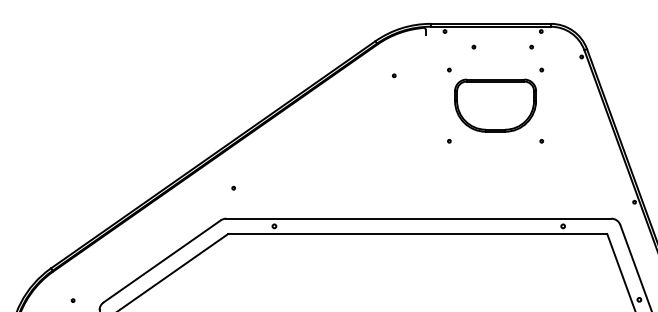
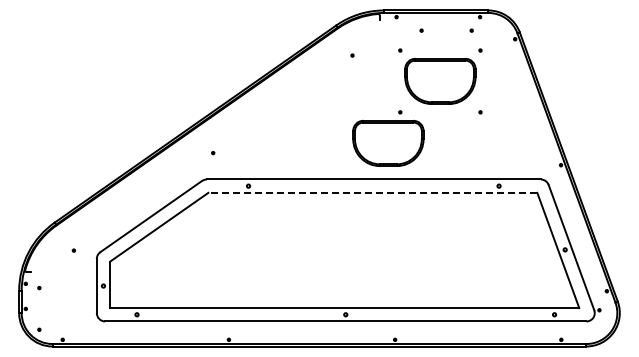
part: (435, 177) -> (388, 143), added
line: (417, 233) -> (372, 192), solid -> dashed

